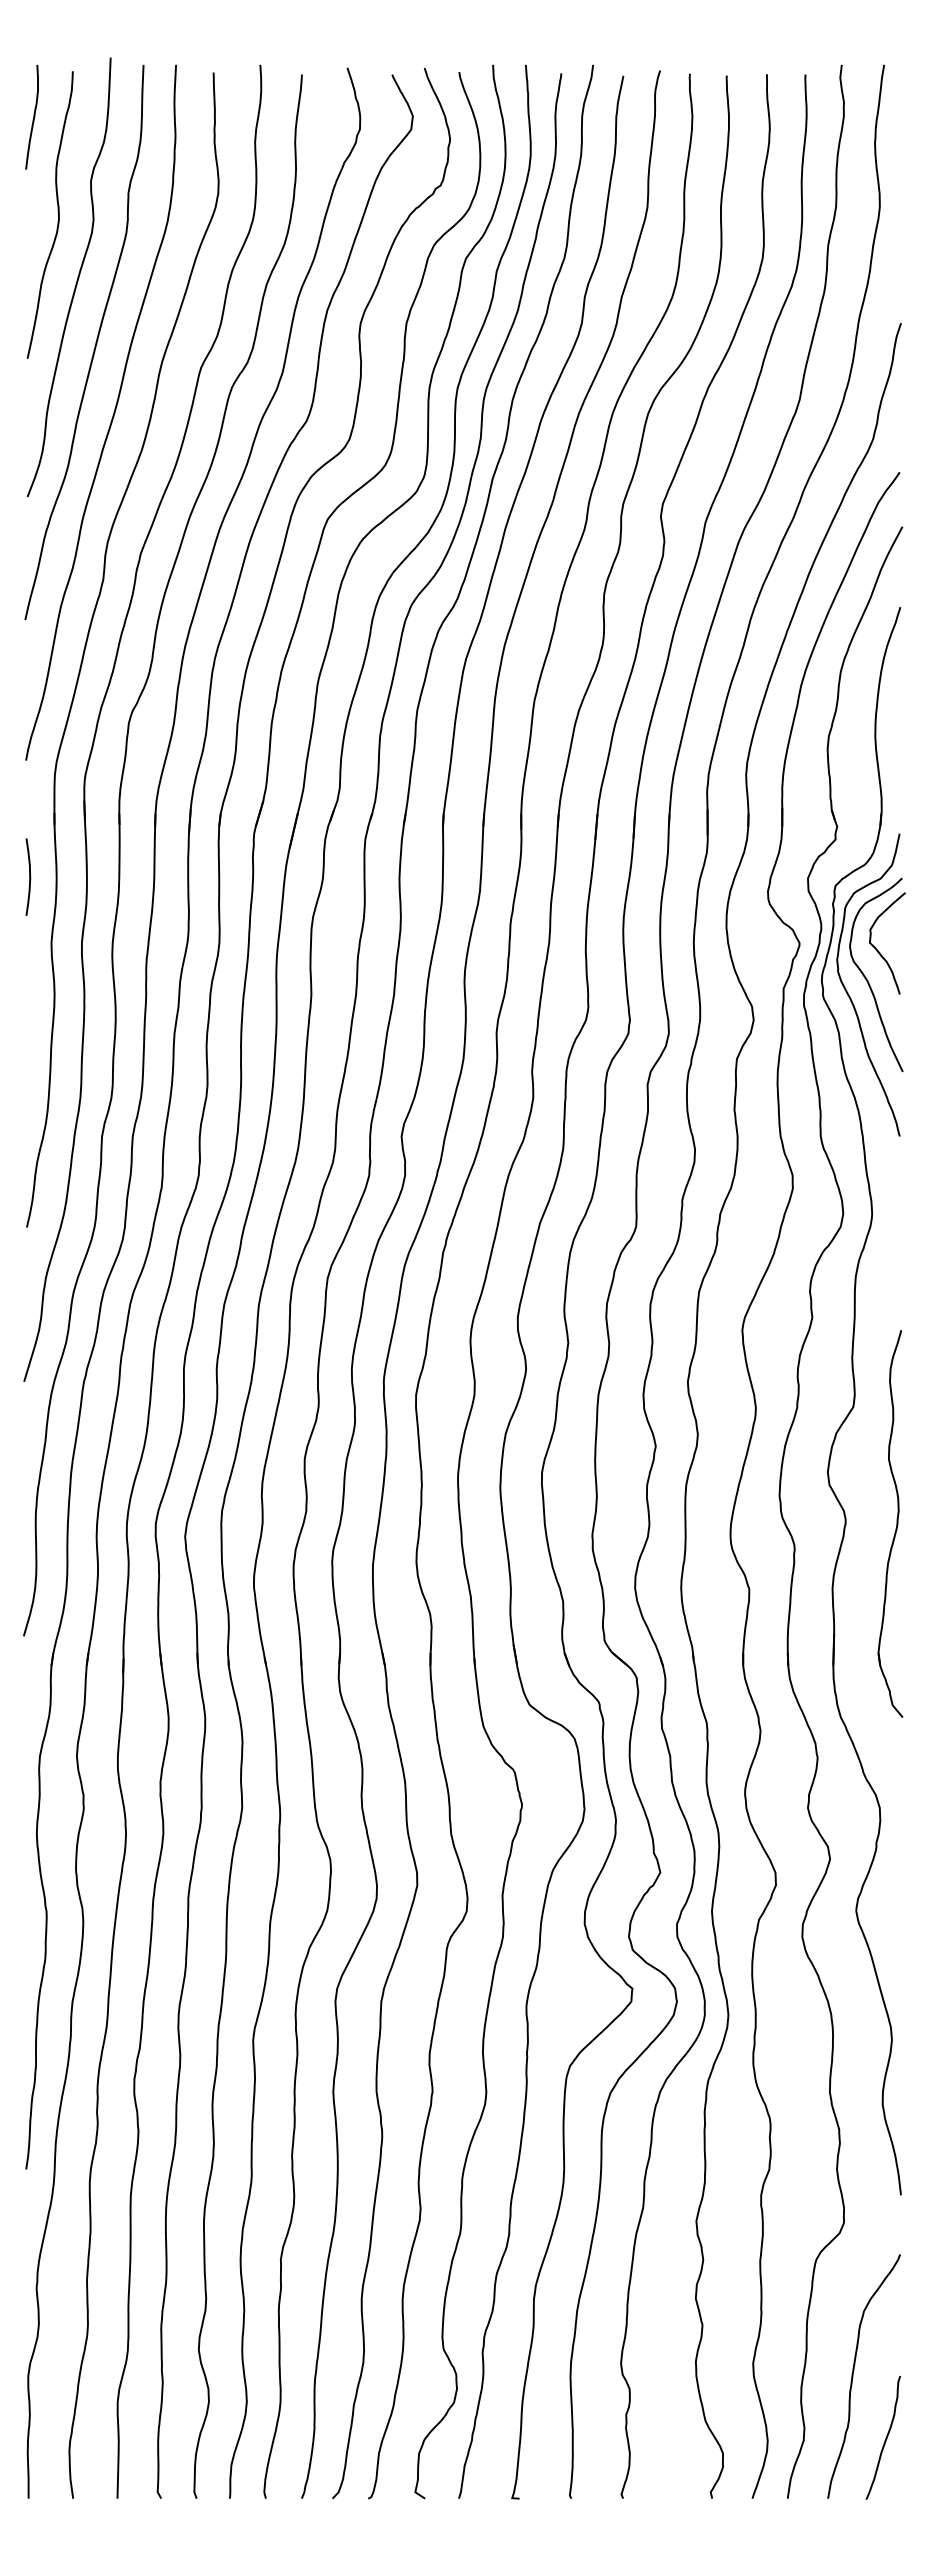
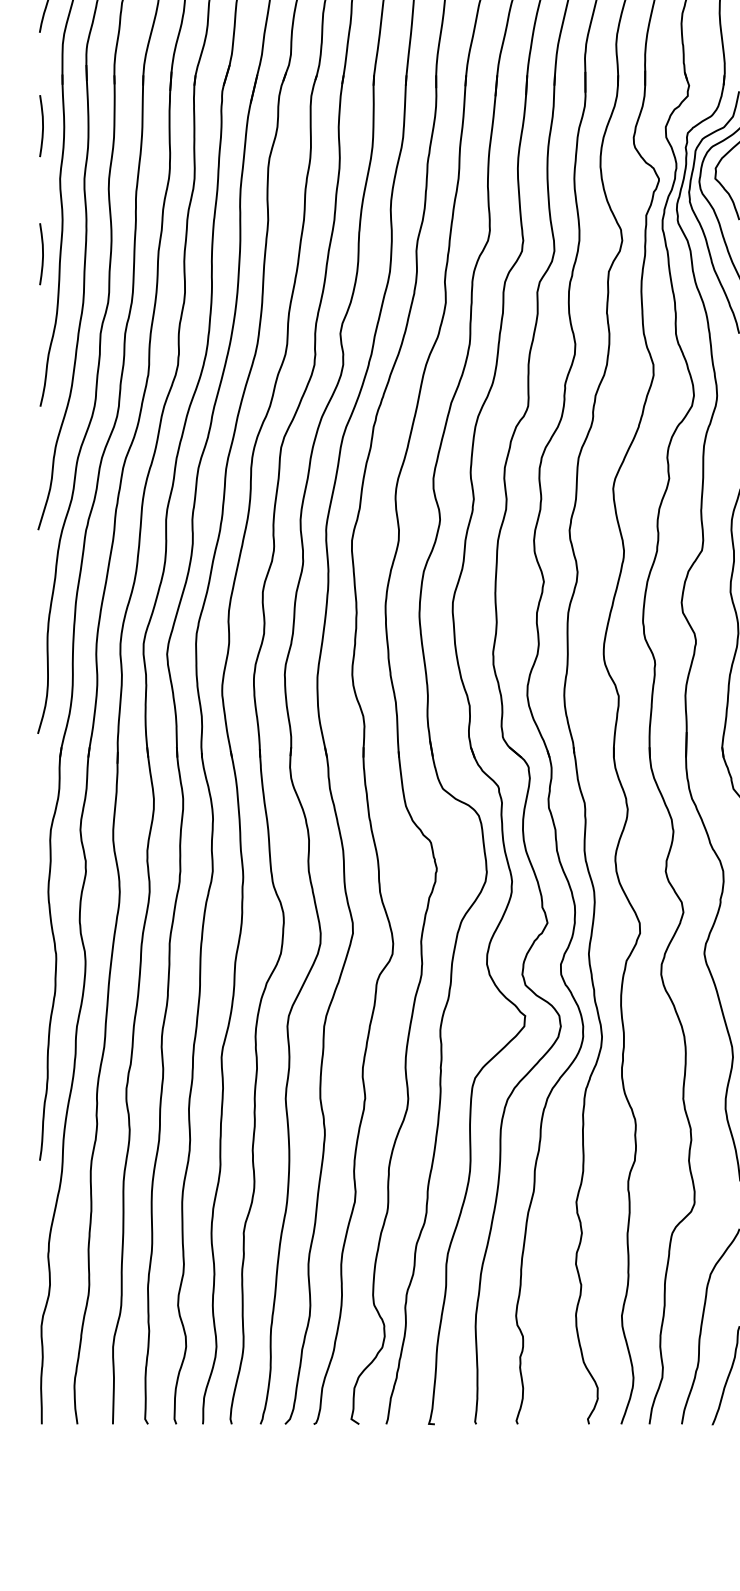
curve: (29, 1036) -> (42, 253), added

